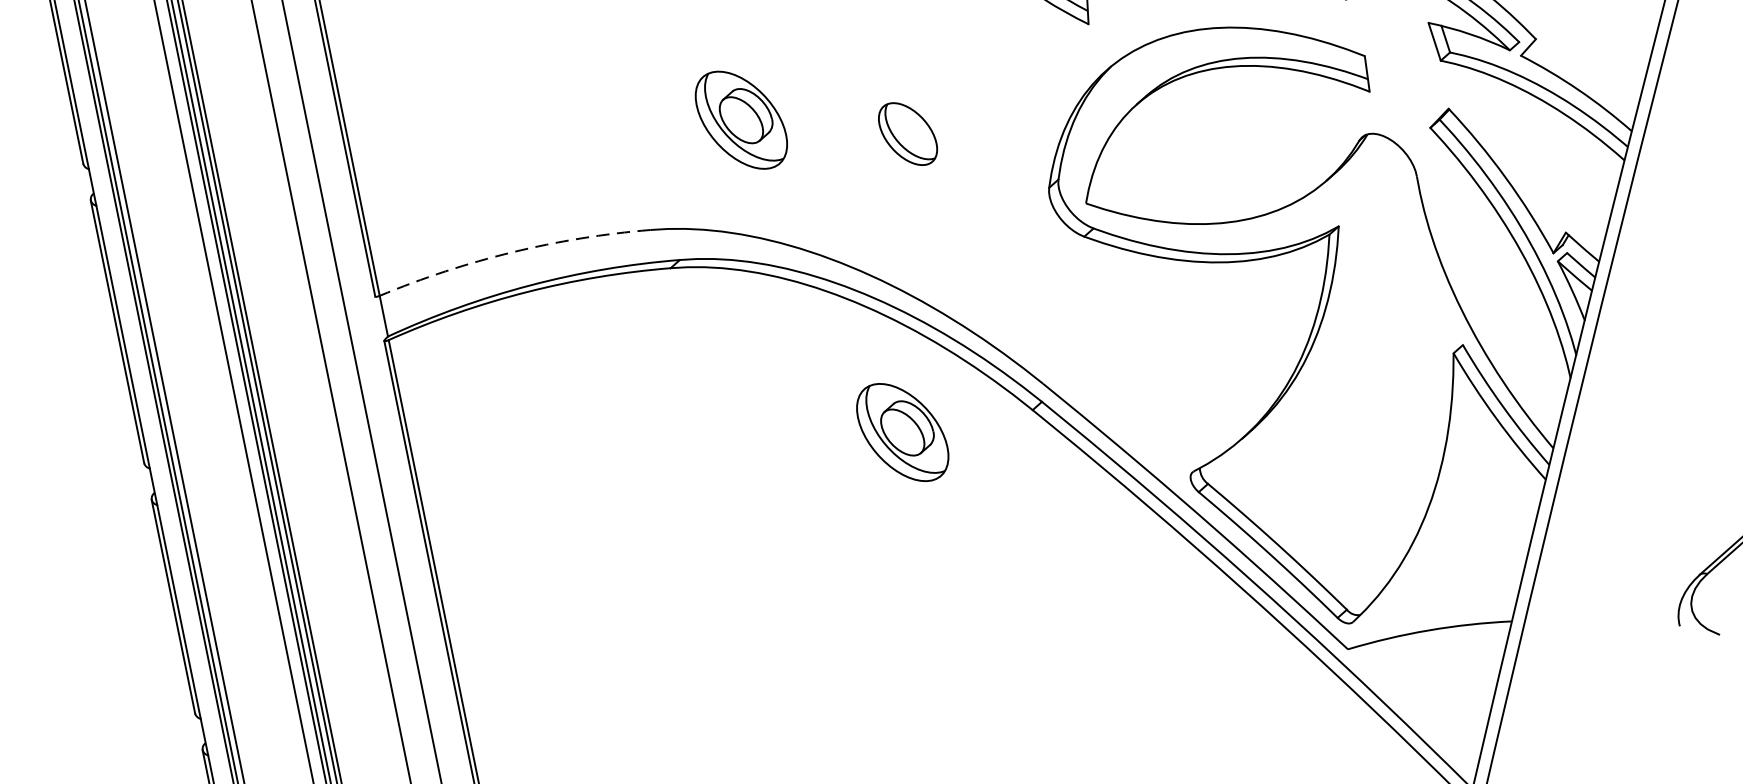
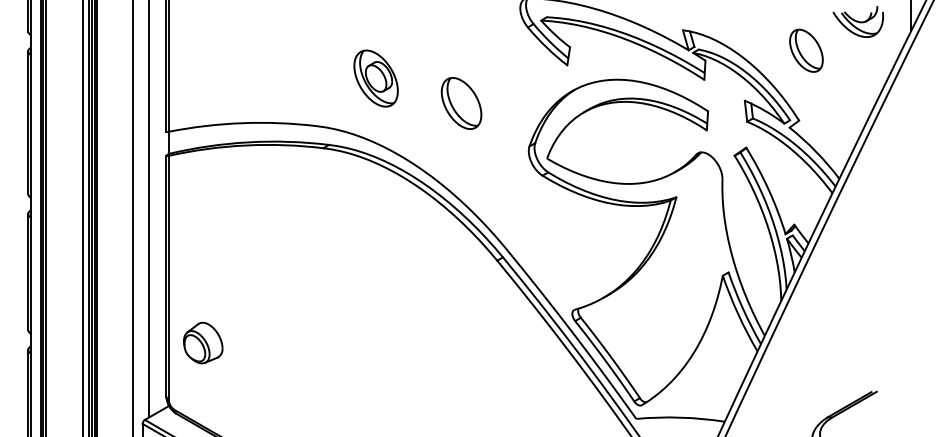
part: (907, 134) -> (461, 103), size x1.43
arc: (512, 252) -> (242, 123), dashed -> solid
part: (901, 432) -> (426, 258), removed
part: (522, 670) -> (203, 342), added

